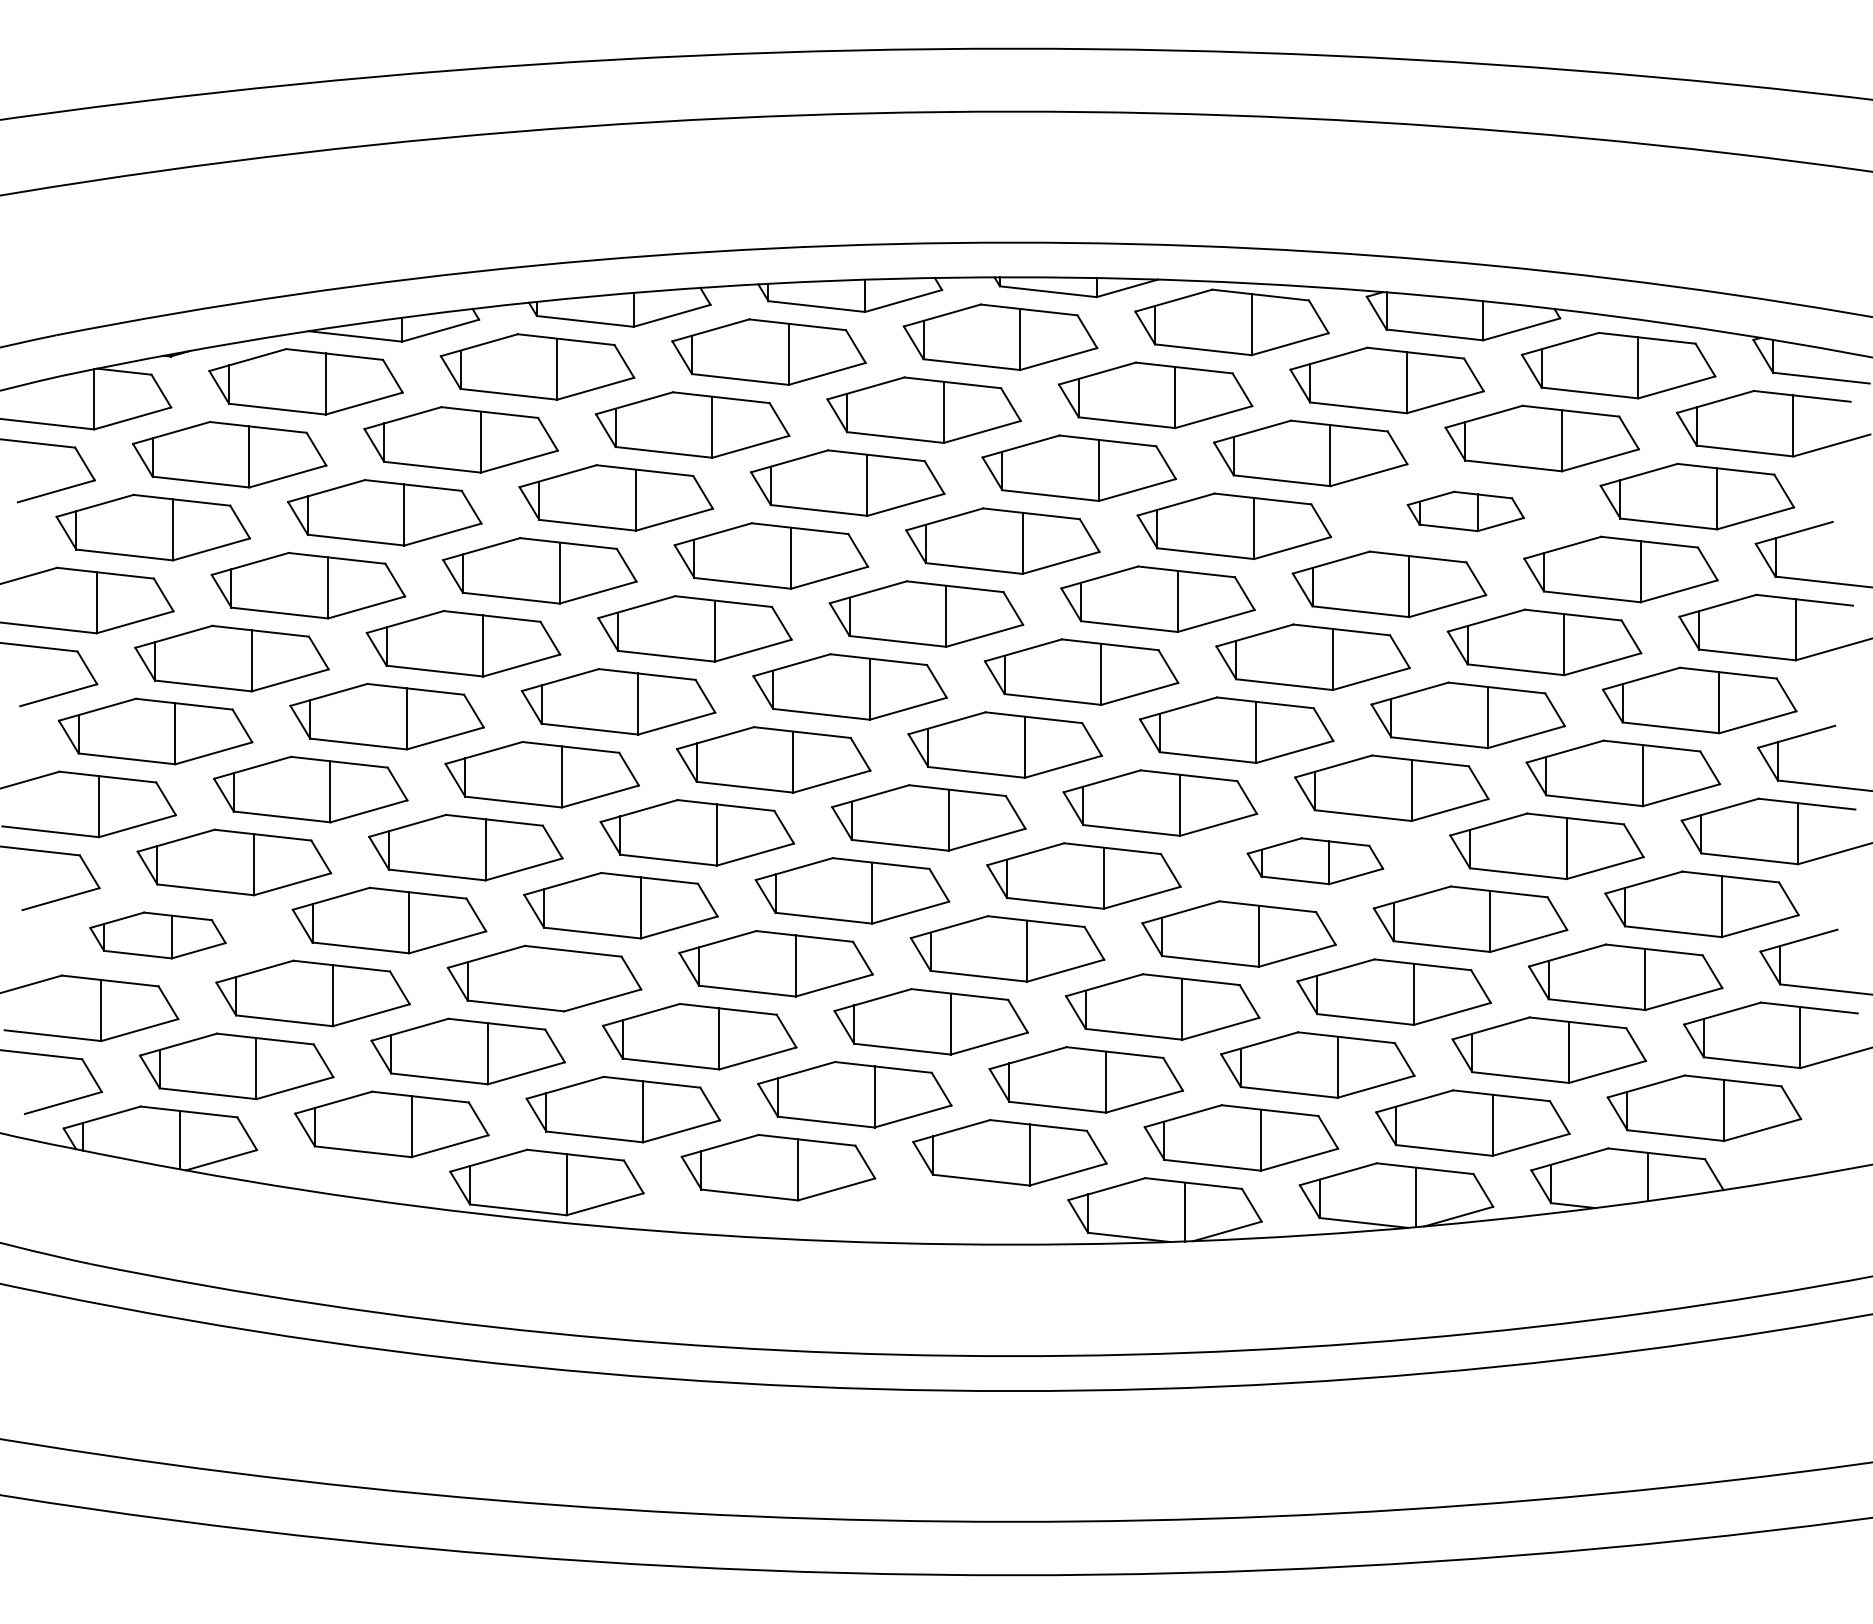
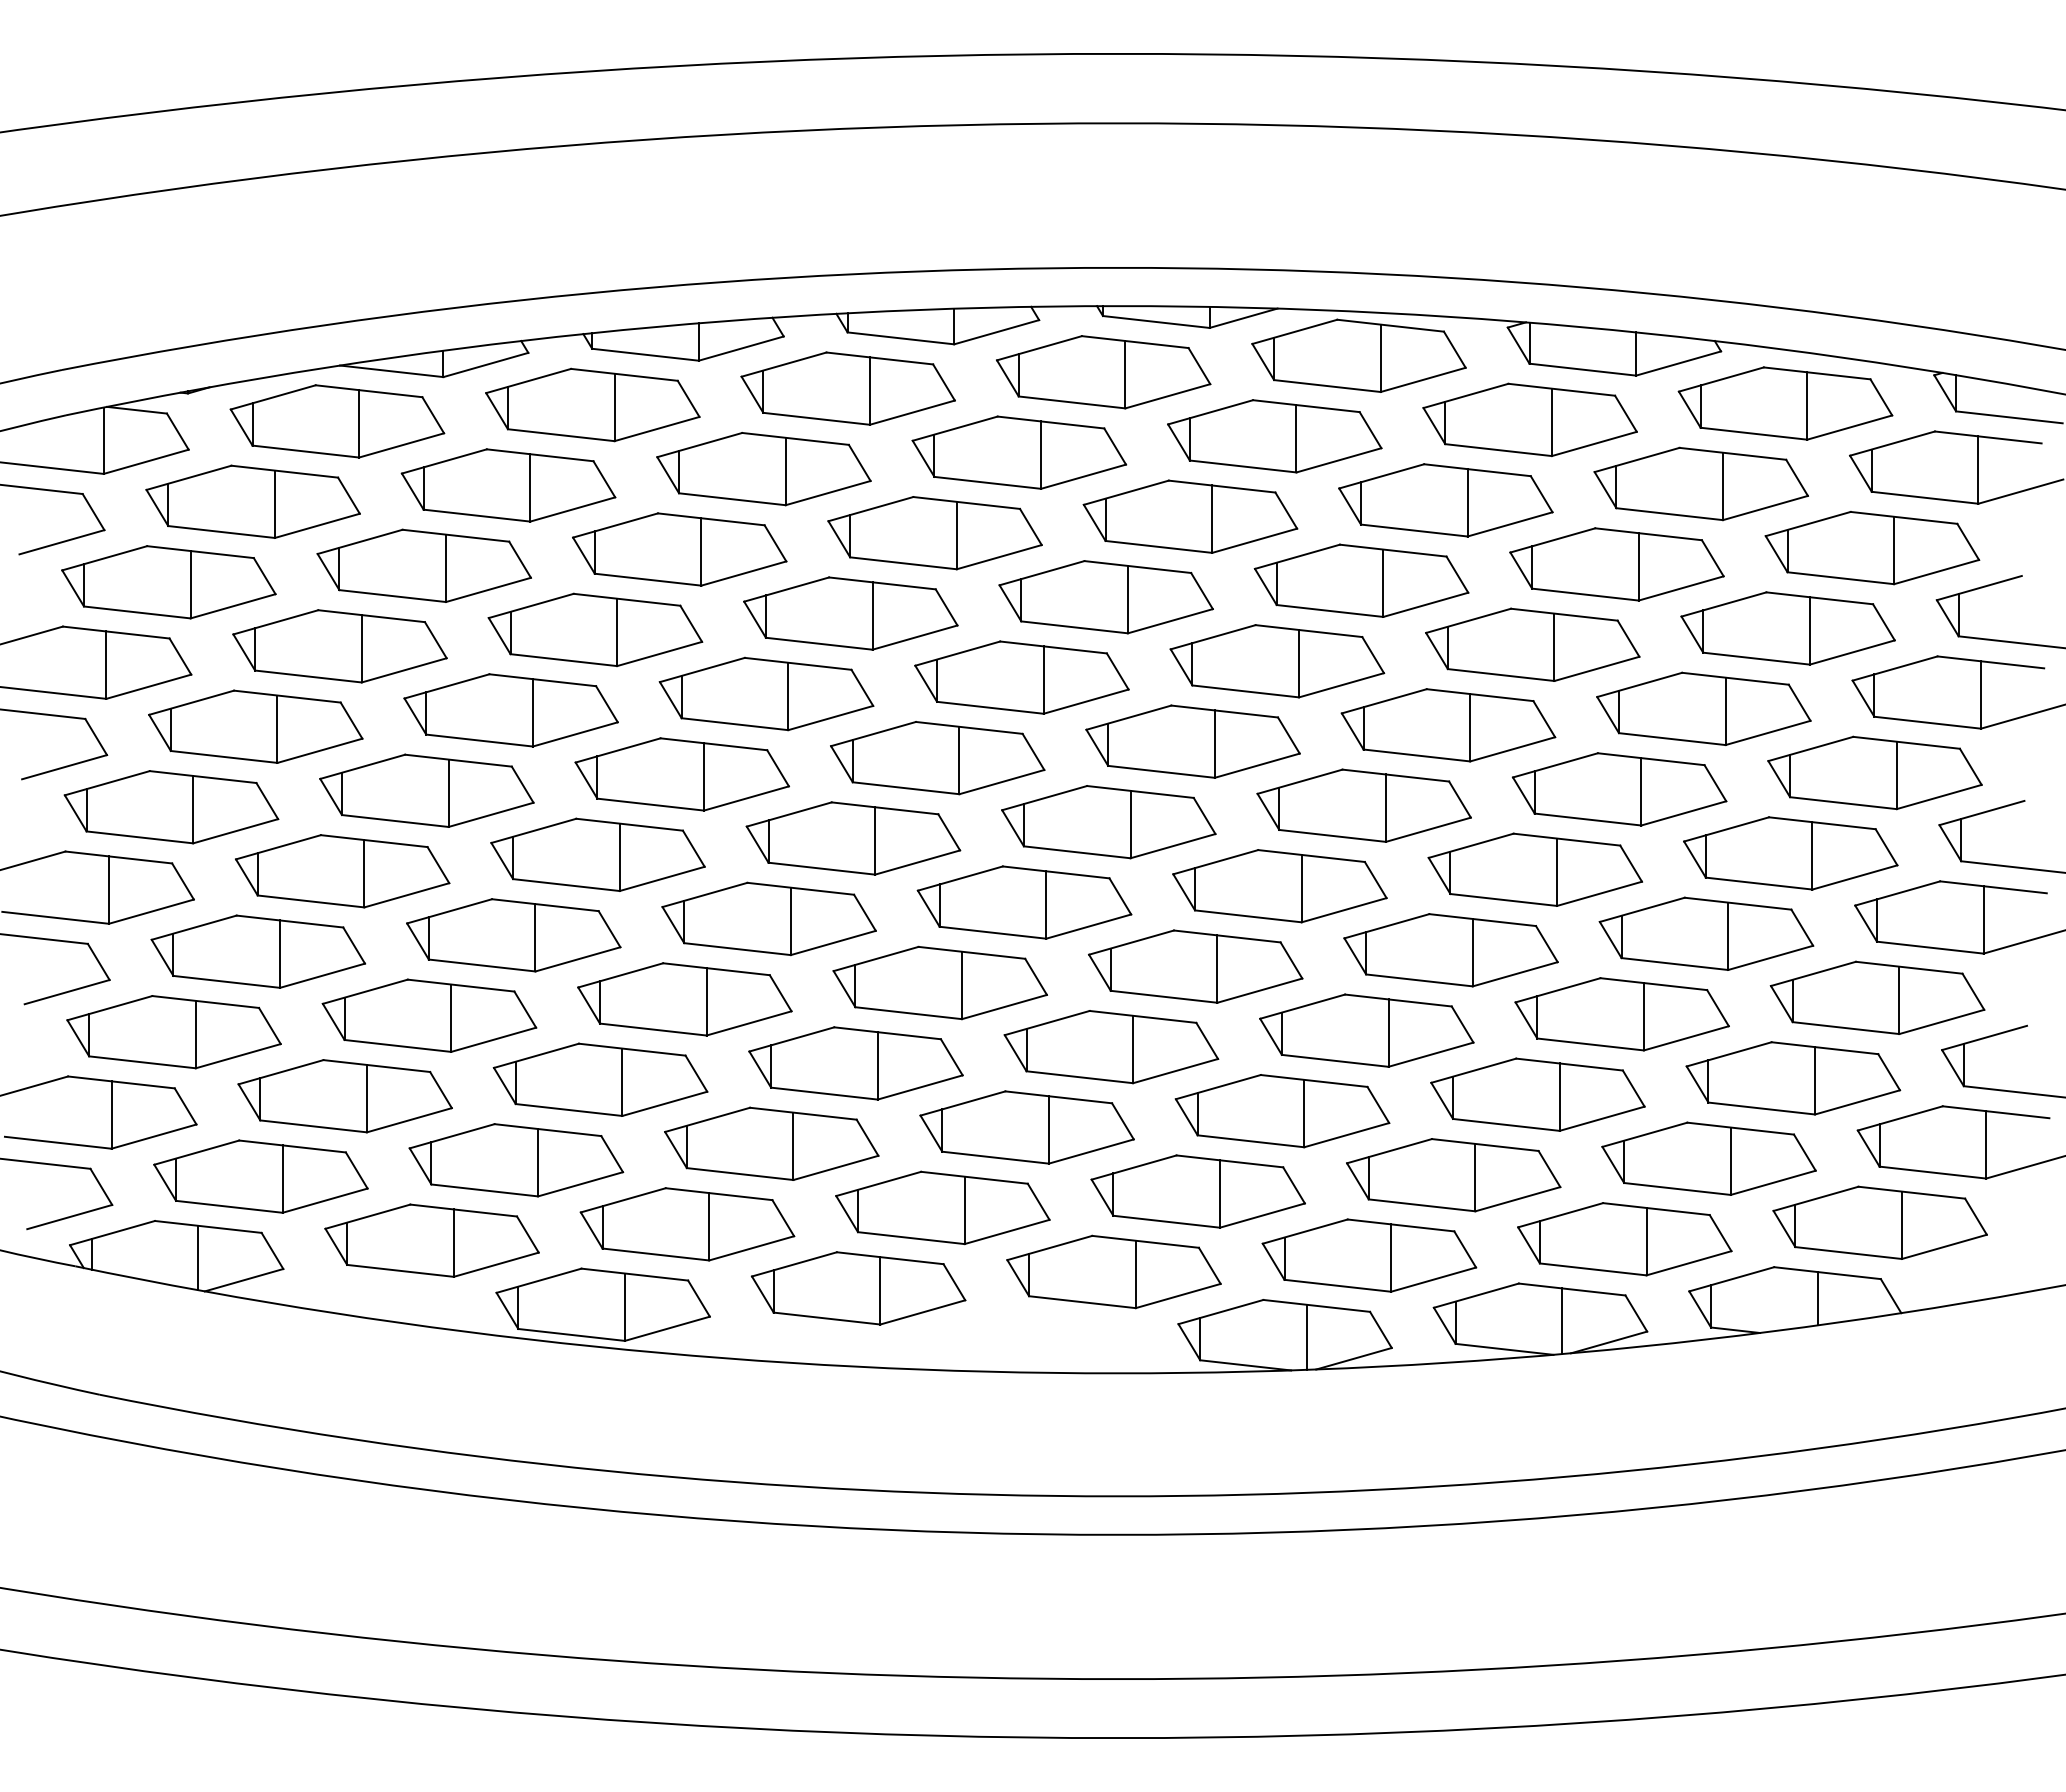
part: (1465, 511) -> (1616, 564), size x1.67
part: (1314, 861) -> (1450, 950), size x1.43
part: (157, 935) -> (173, 1032), size x1.43
line: (564, 980) -> (622, 1081), added

